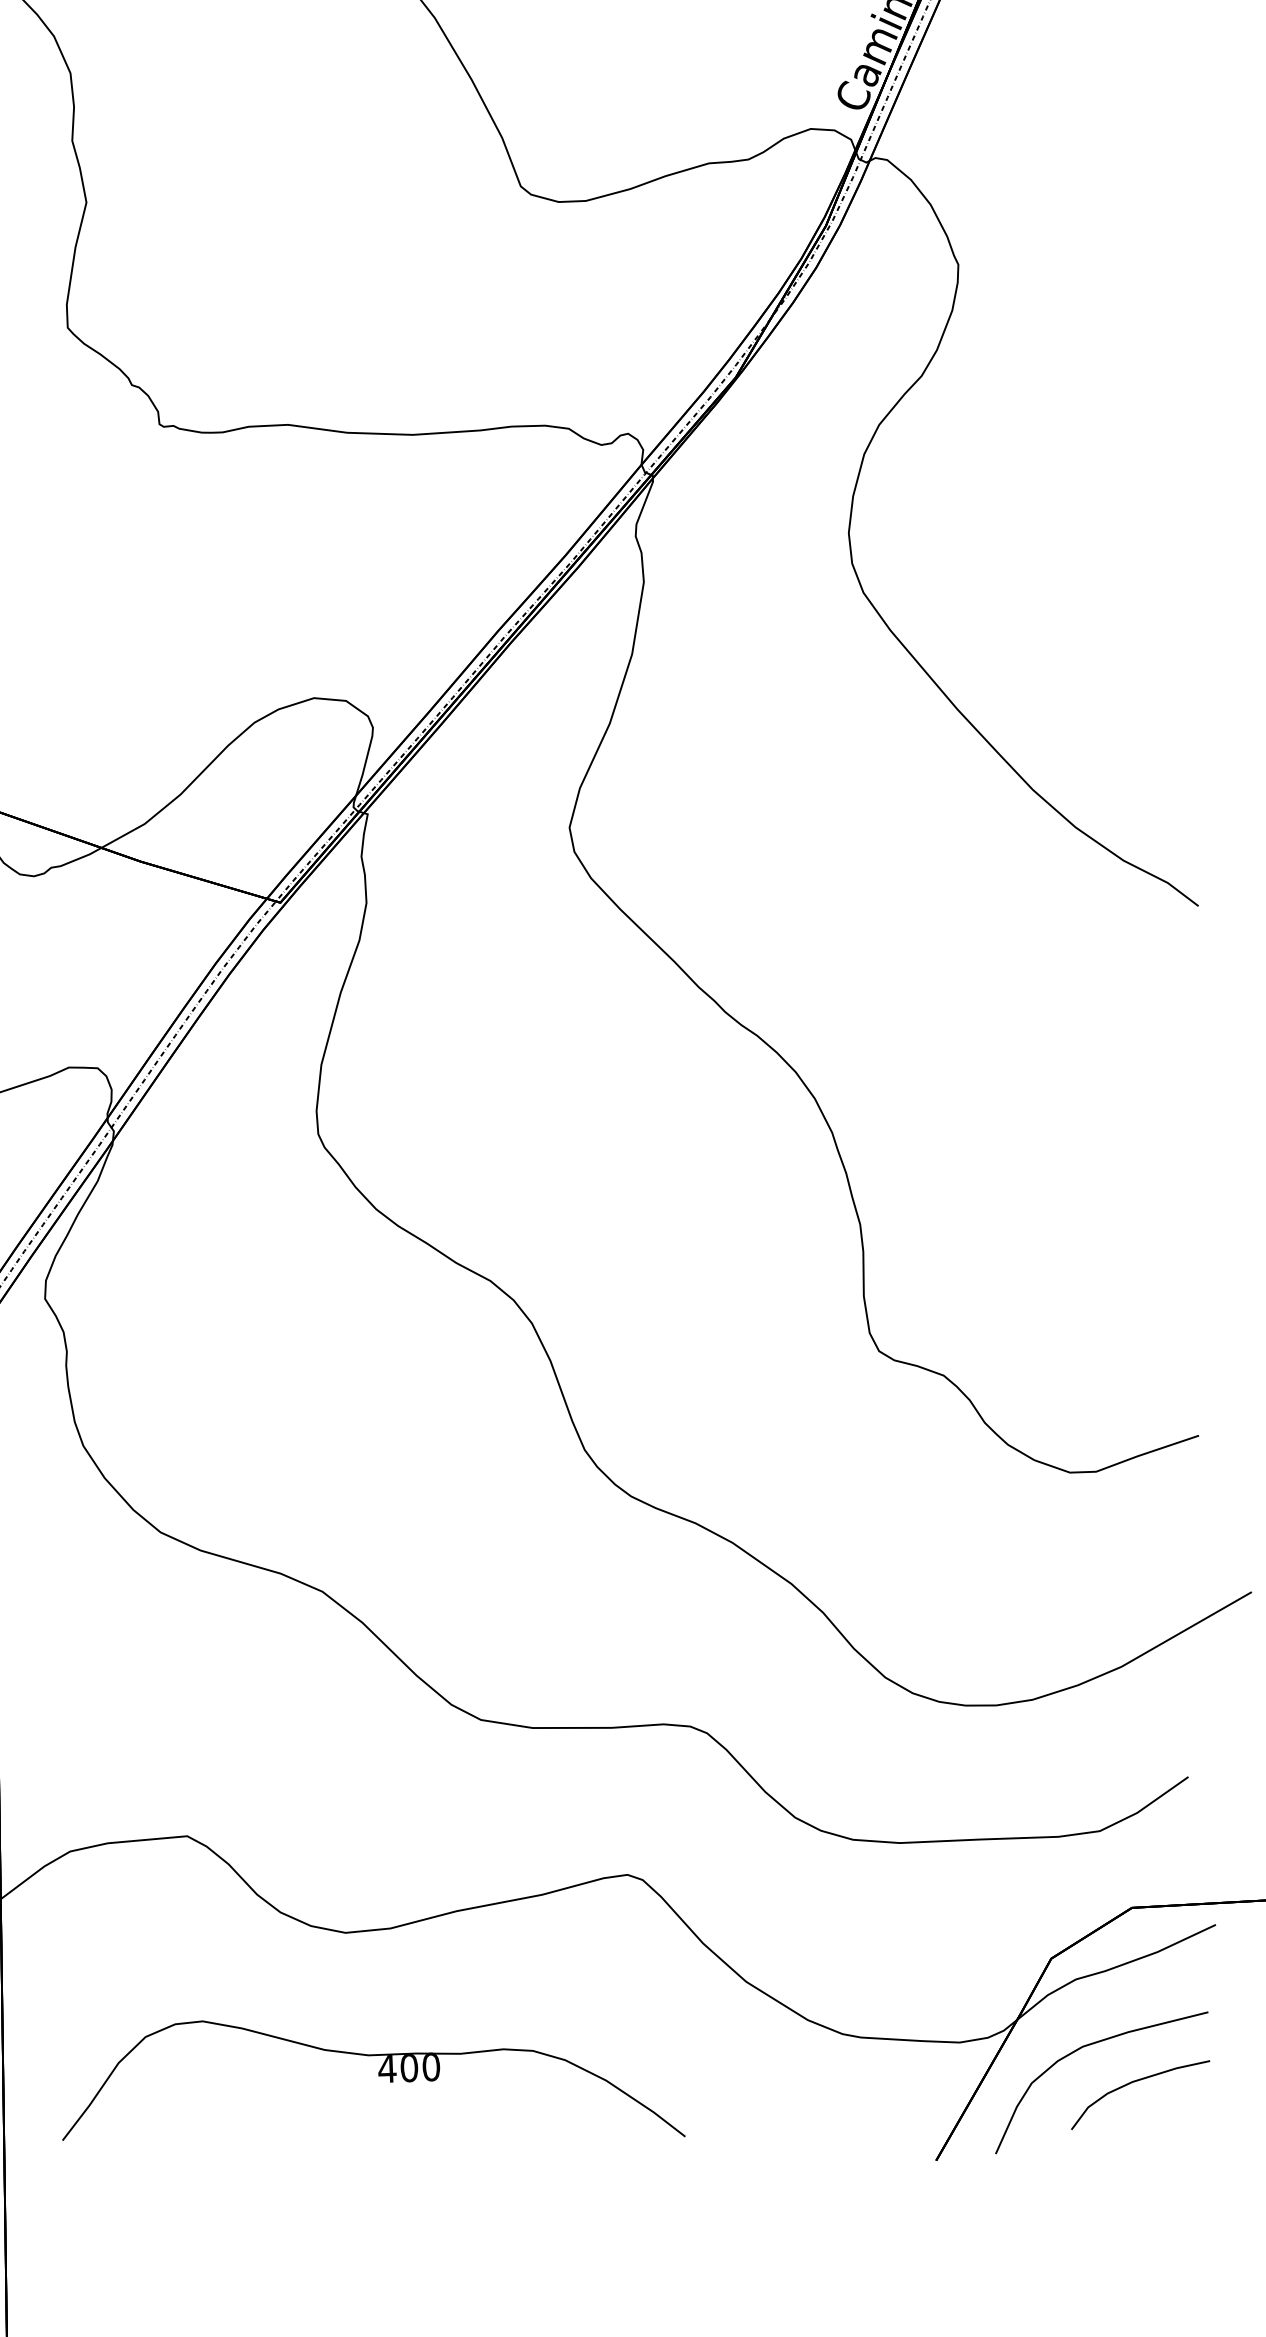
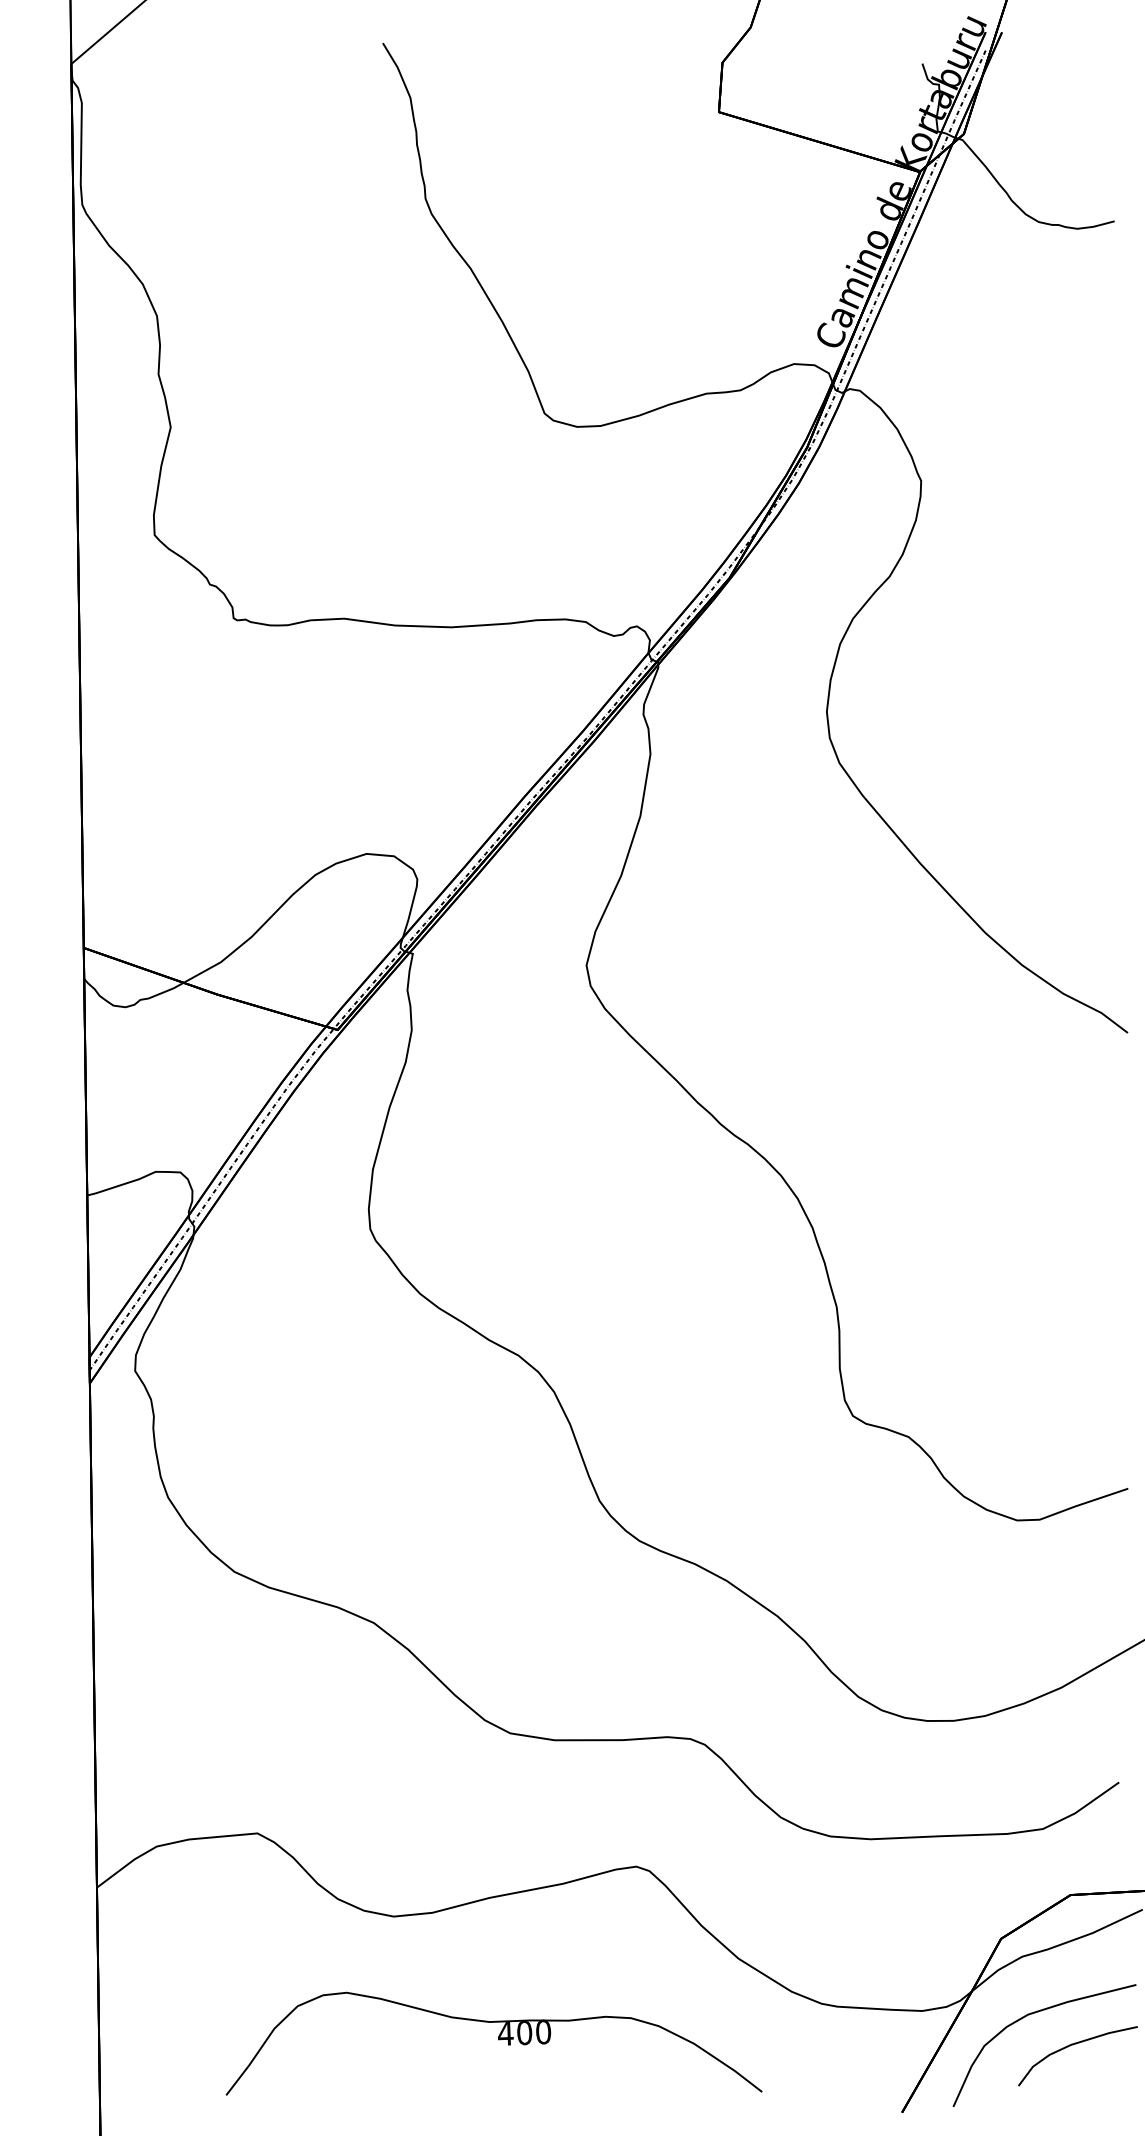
part: (373, 2080) -> (493, 2043), moved

